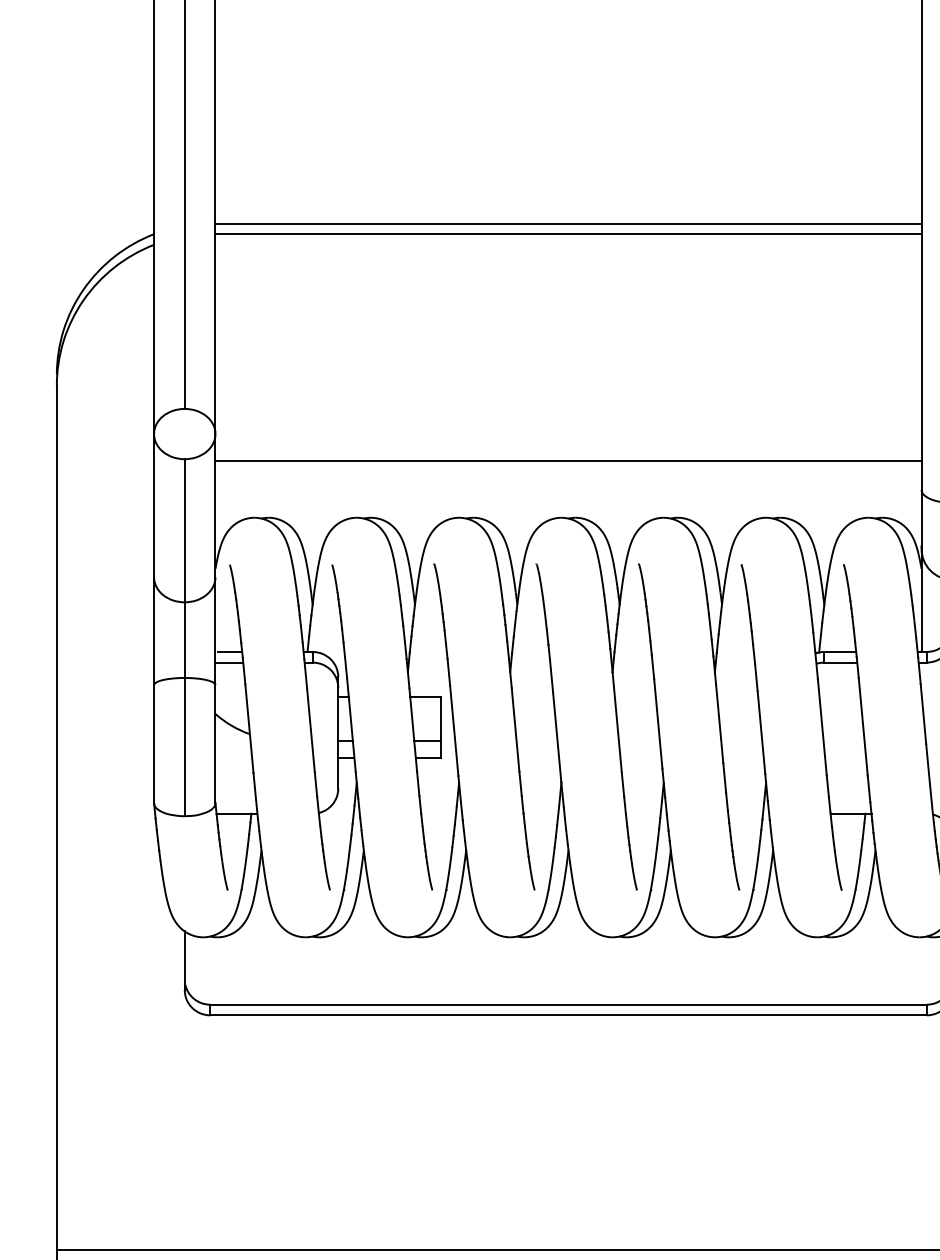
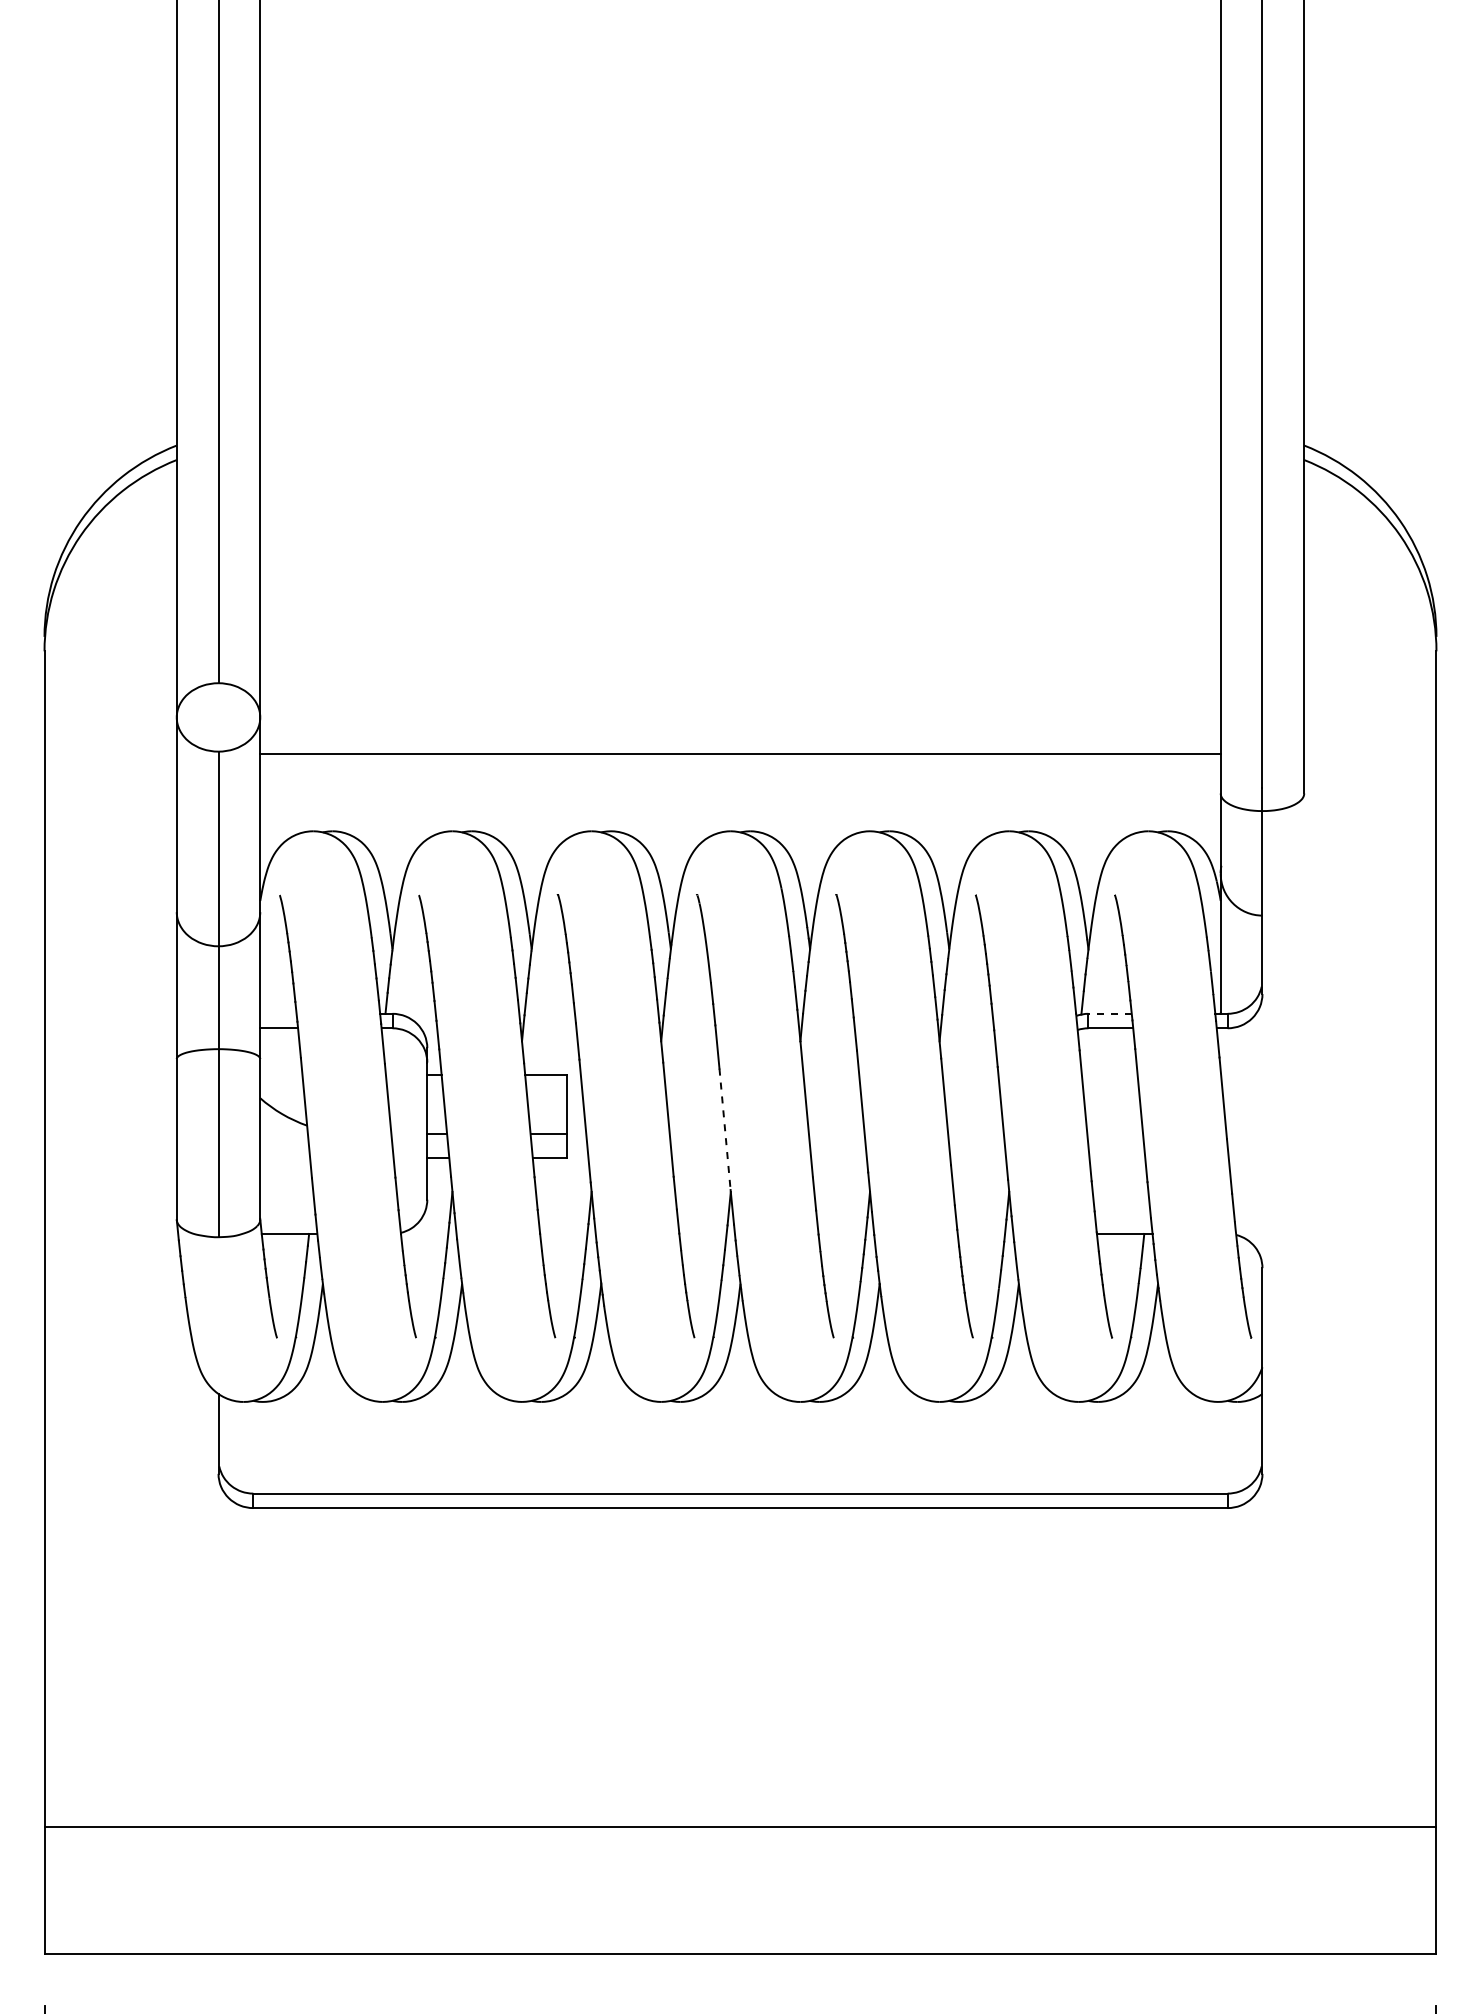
line: (568, 223) -> (740, 431), removed
line: (568, 234) -> (740, 445), removed
line: (230, 651) -> (280, 1013), removed
line: (840, 651) -> (1110, 1013), solid -> dashed
line: (557, 737) -> (725, 1129), solid -> dashed

